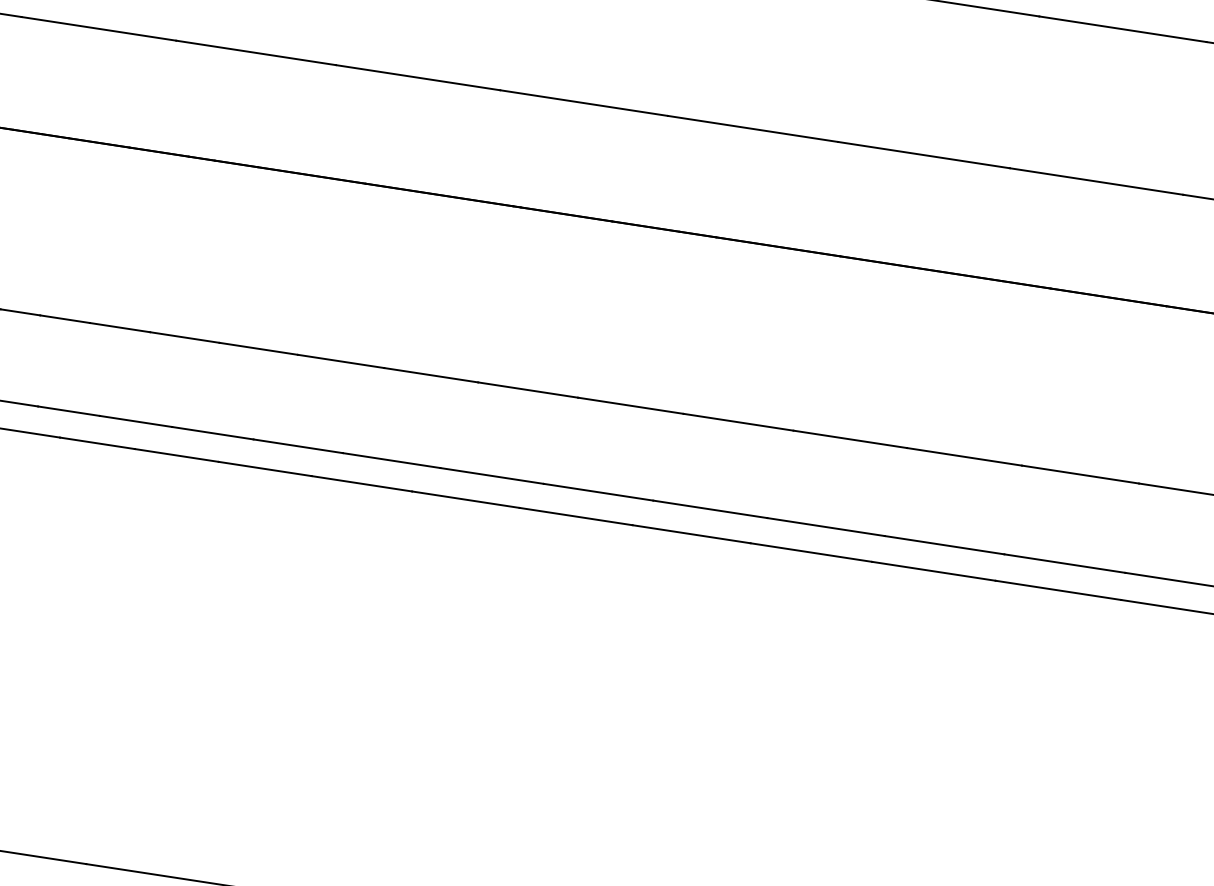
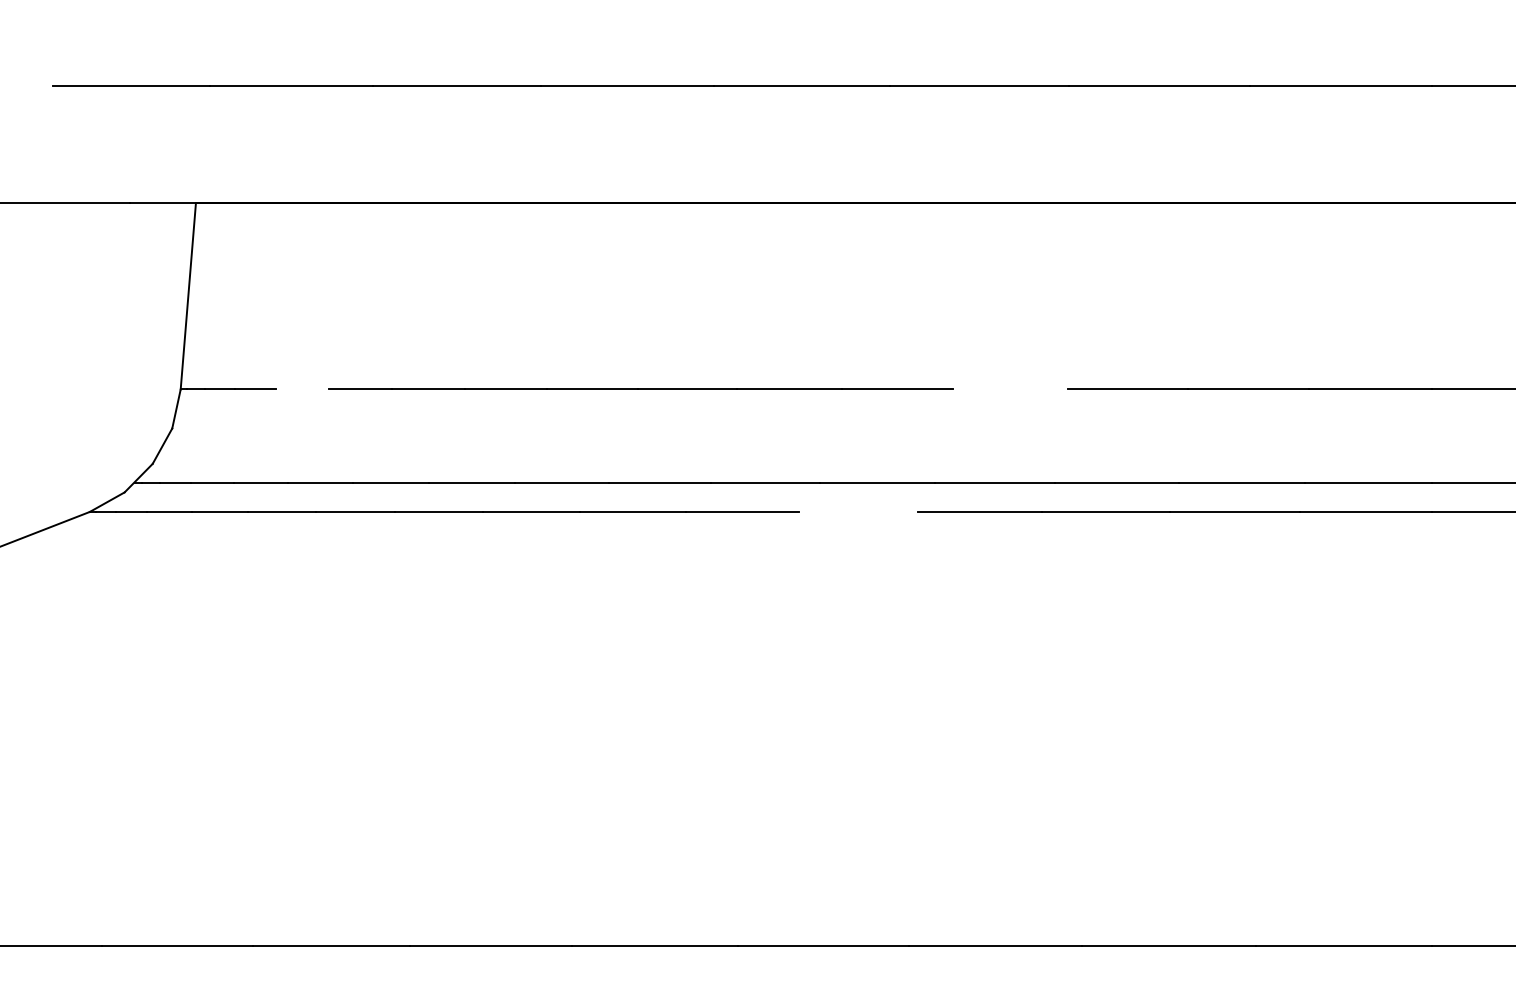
line: (65, 319) -> (302, 389), removed
line: (738, 422) -> (1010, 389), removed
line: (576, 516) -> (858, 511), removed

